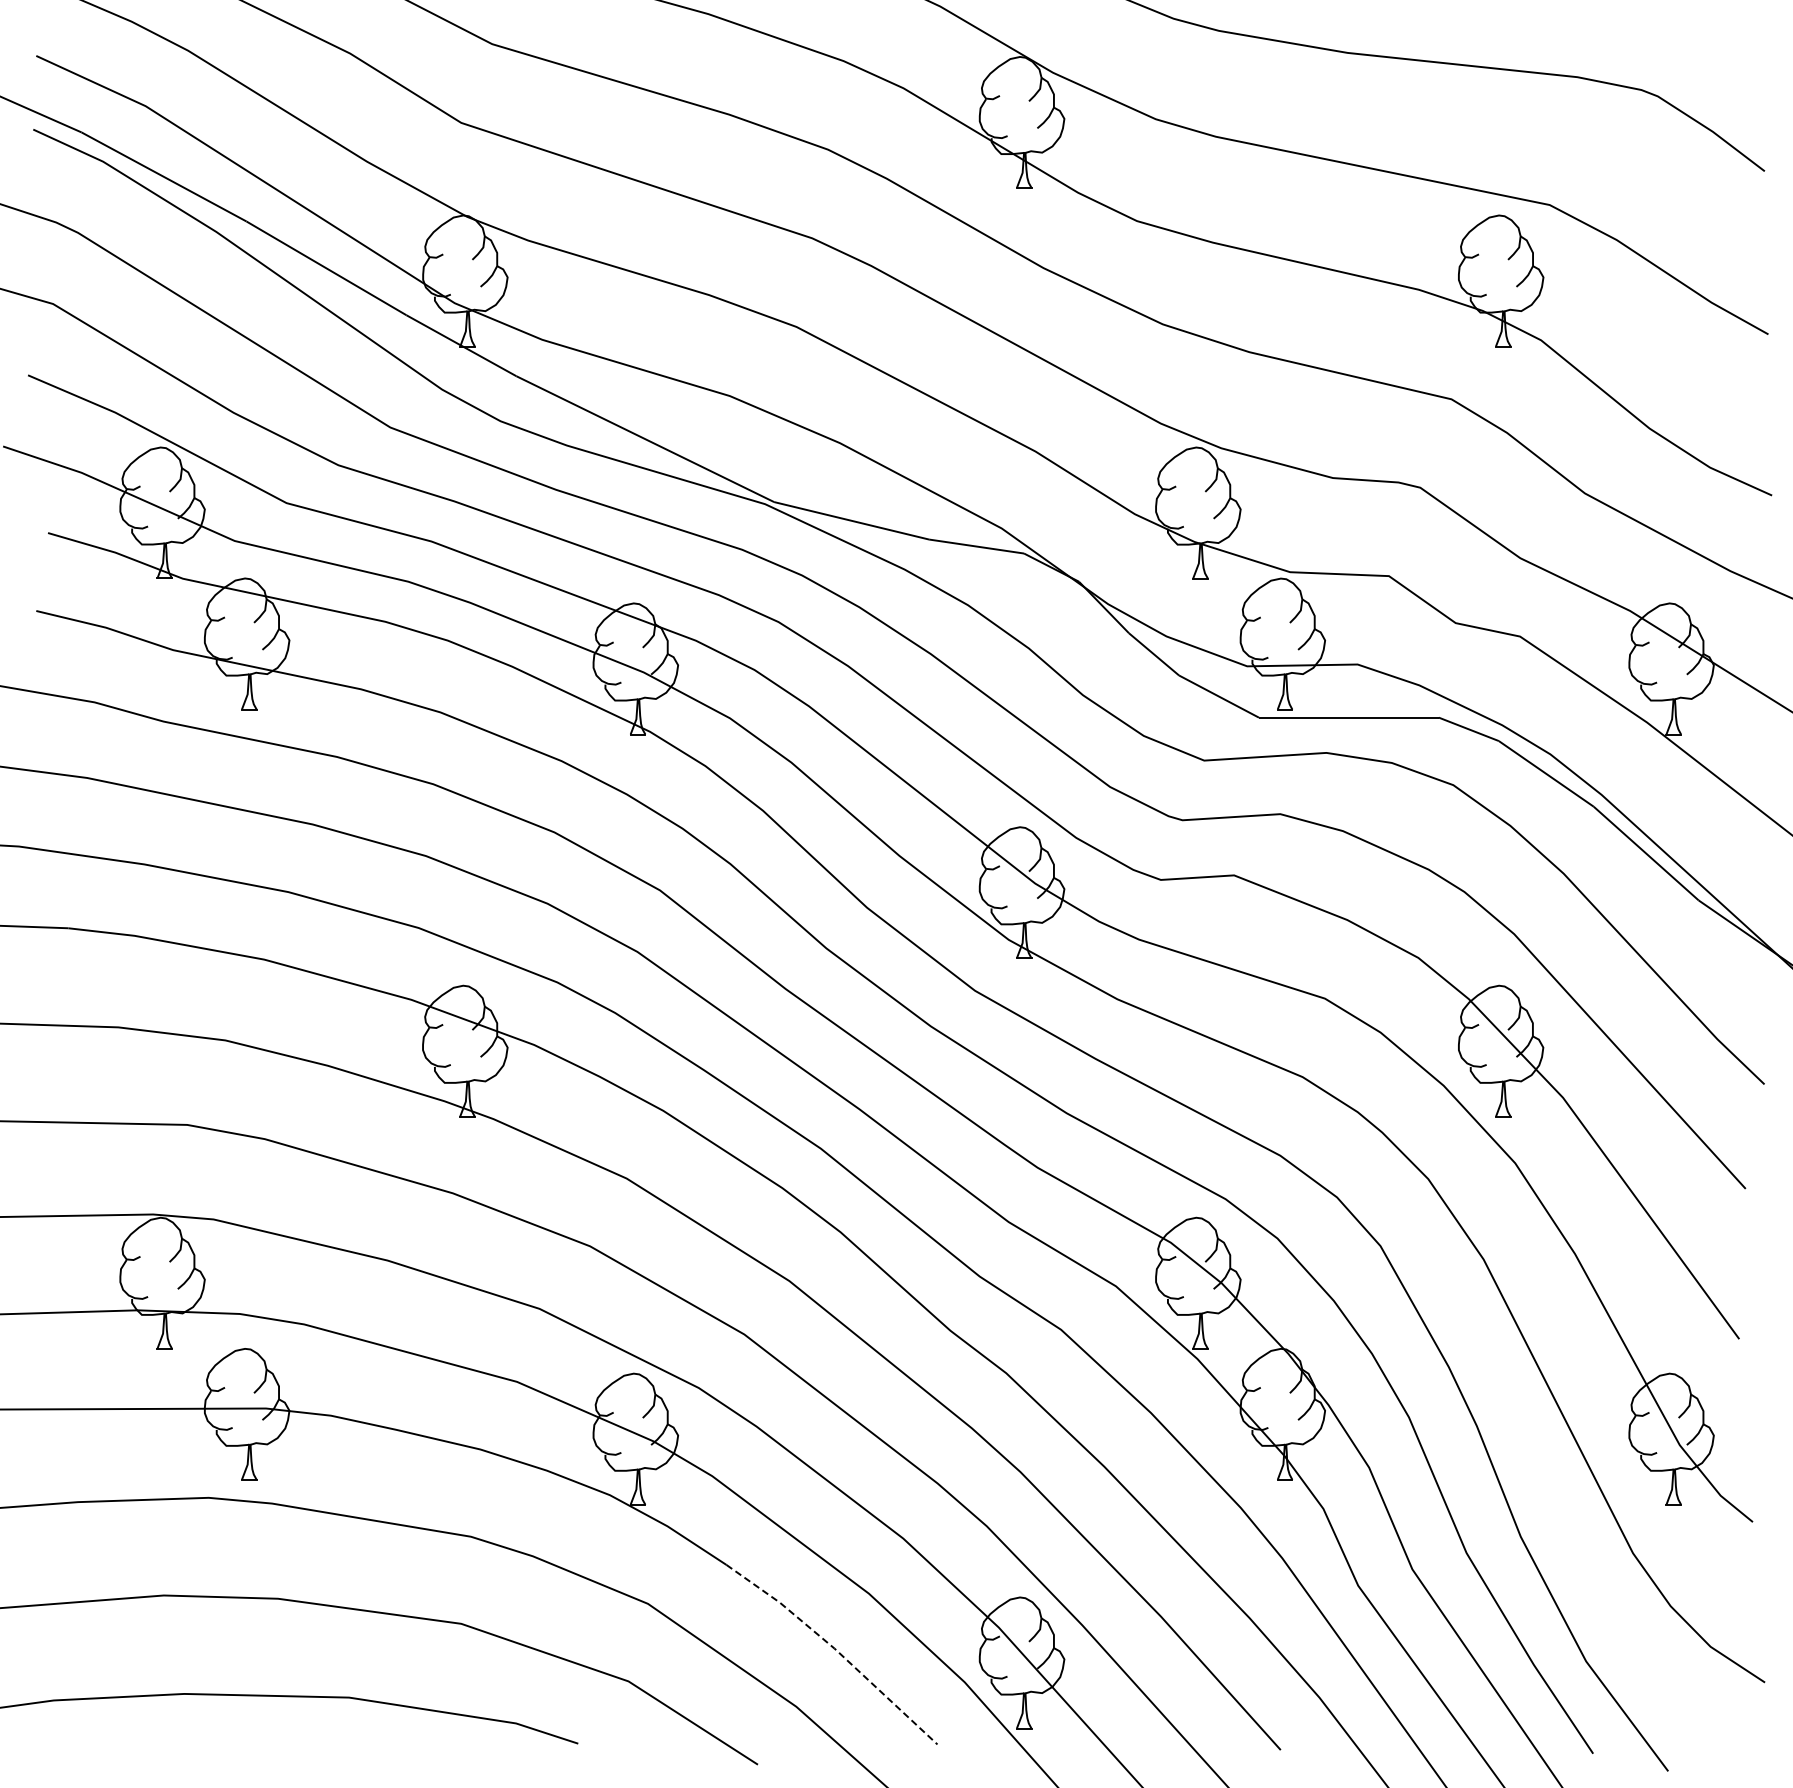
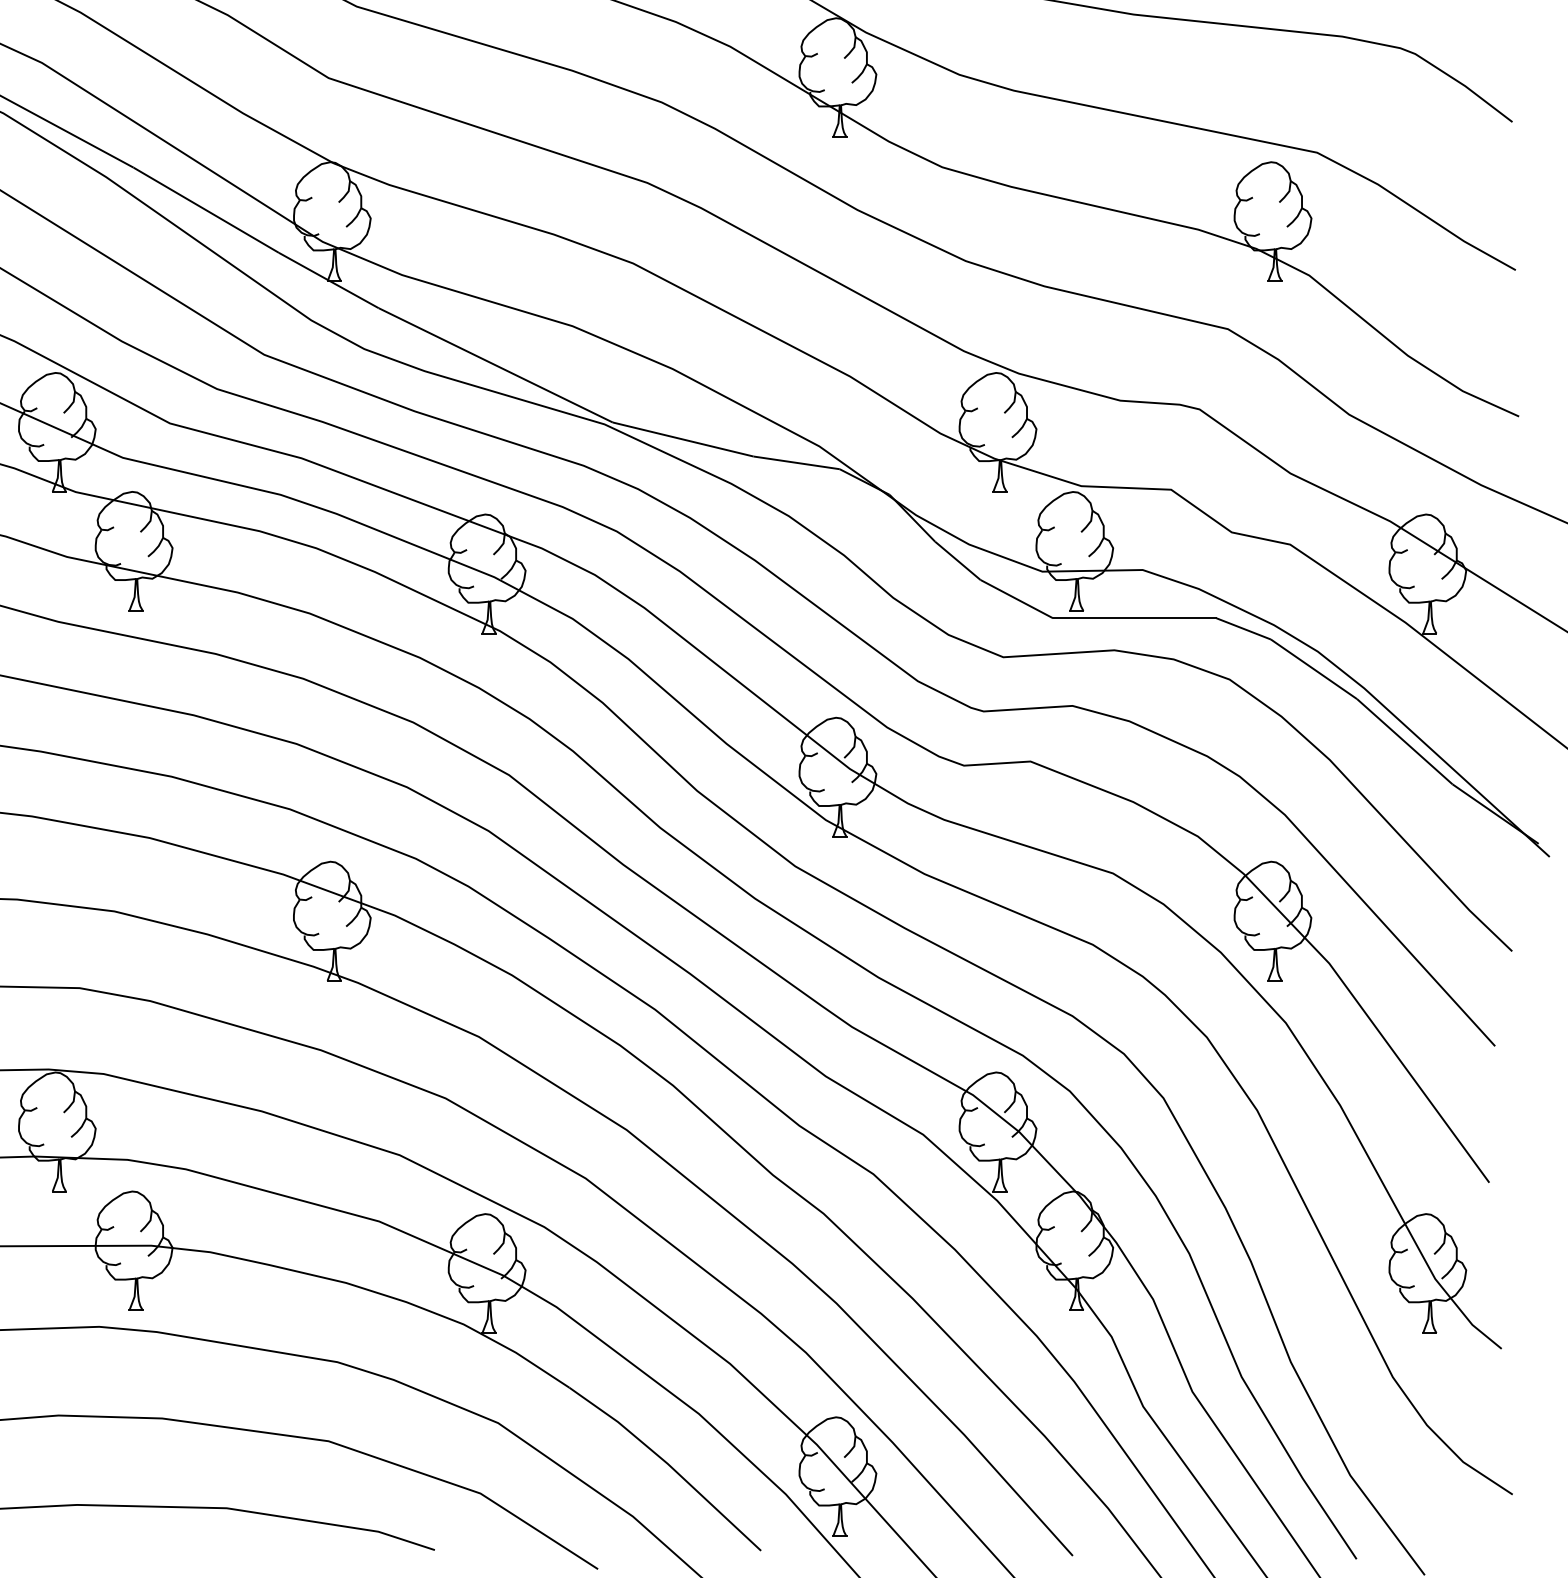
line: (835, 1649) -> (668, 1464), dashed -> solid

